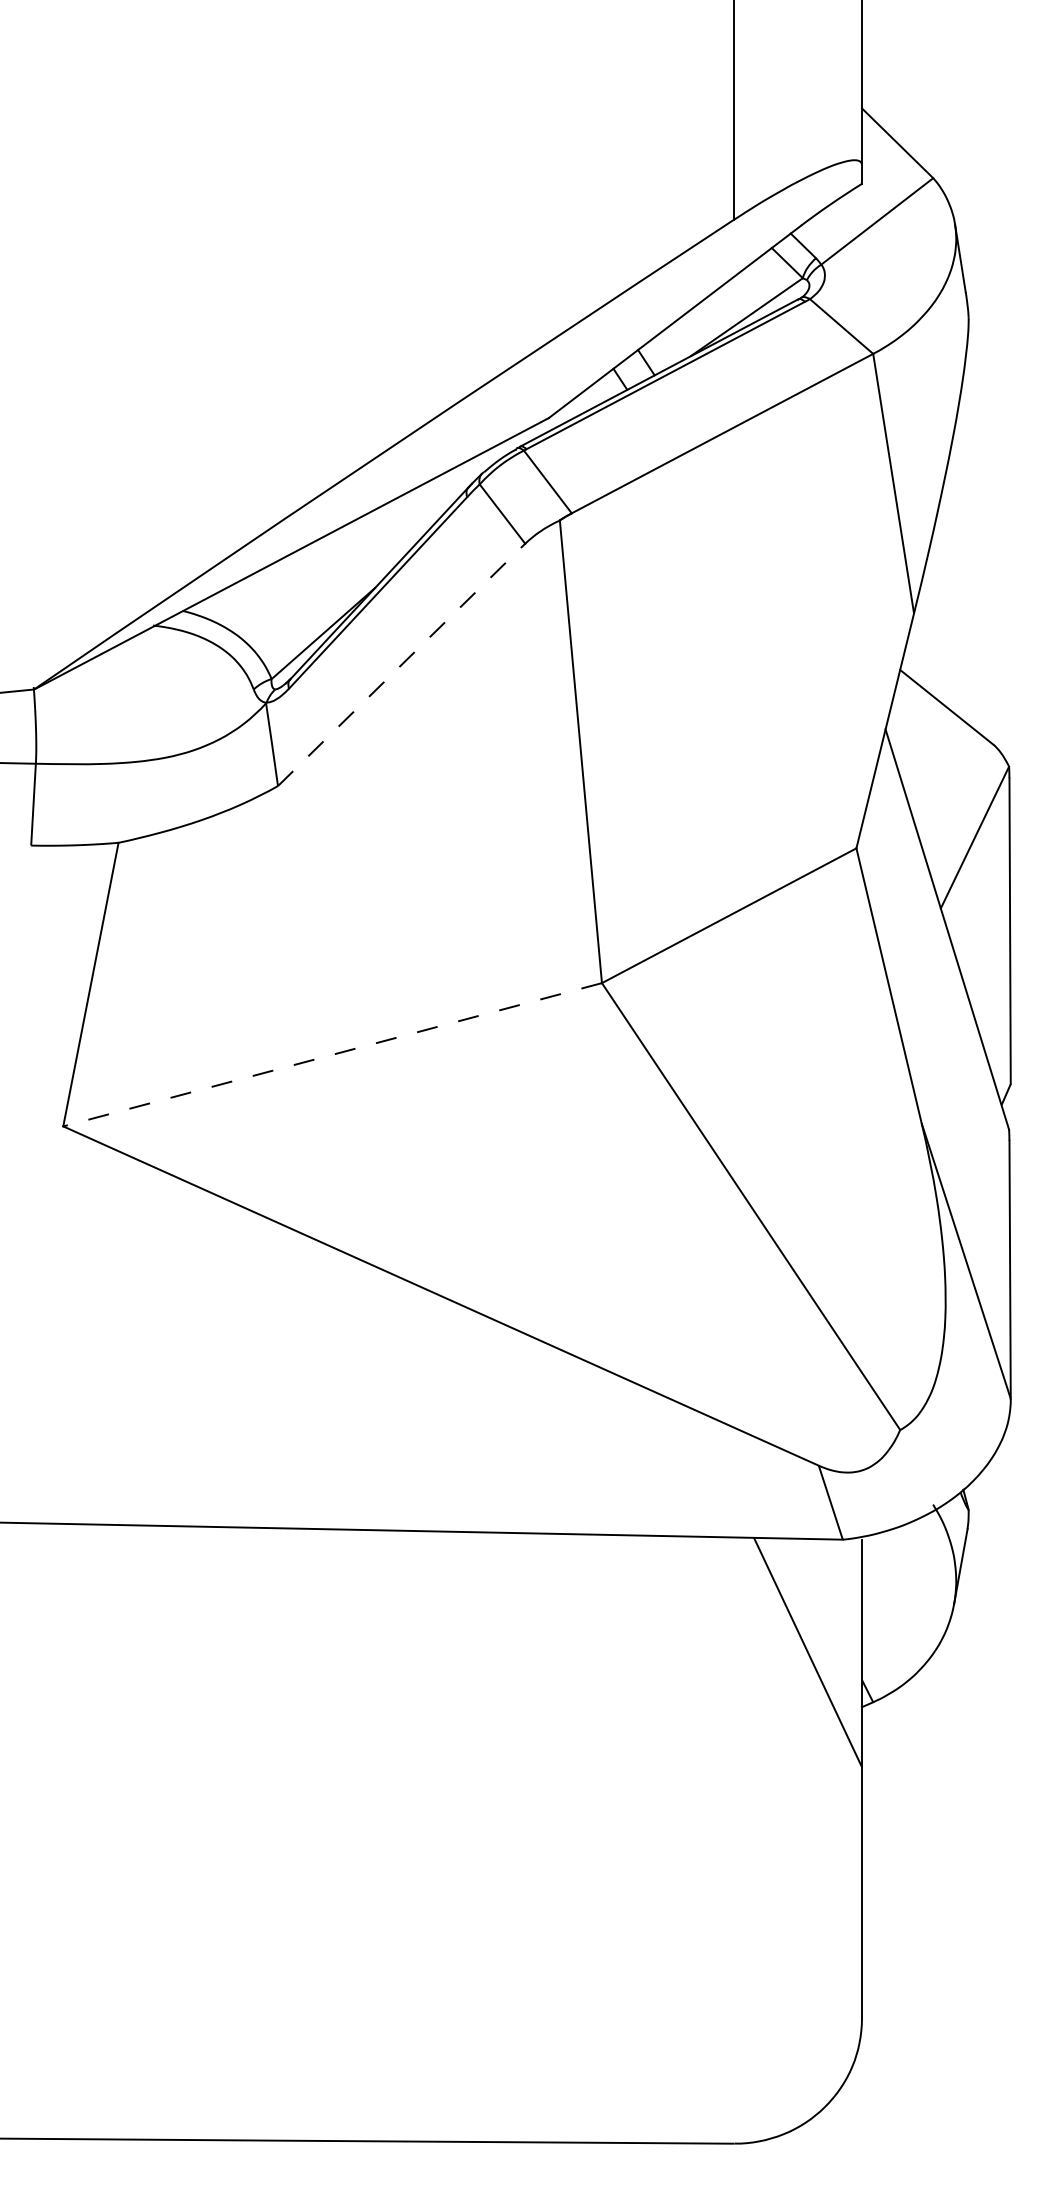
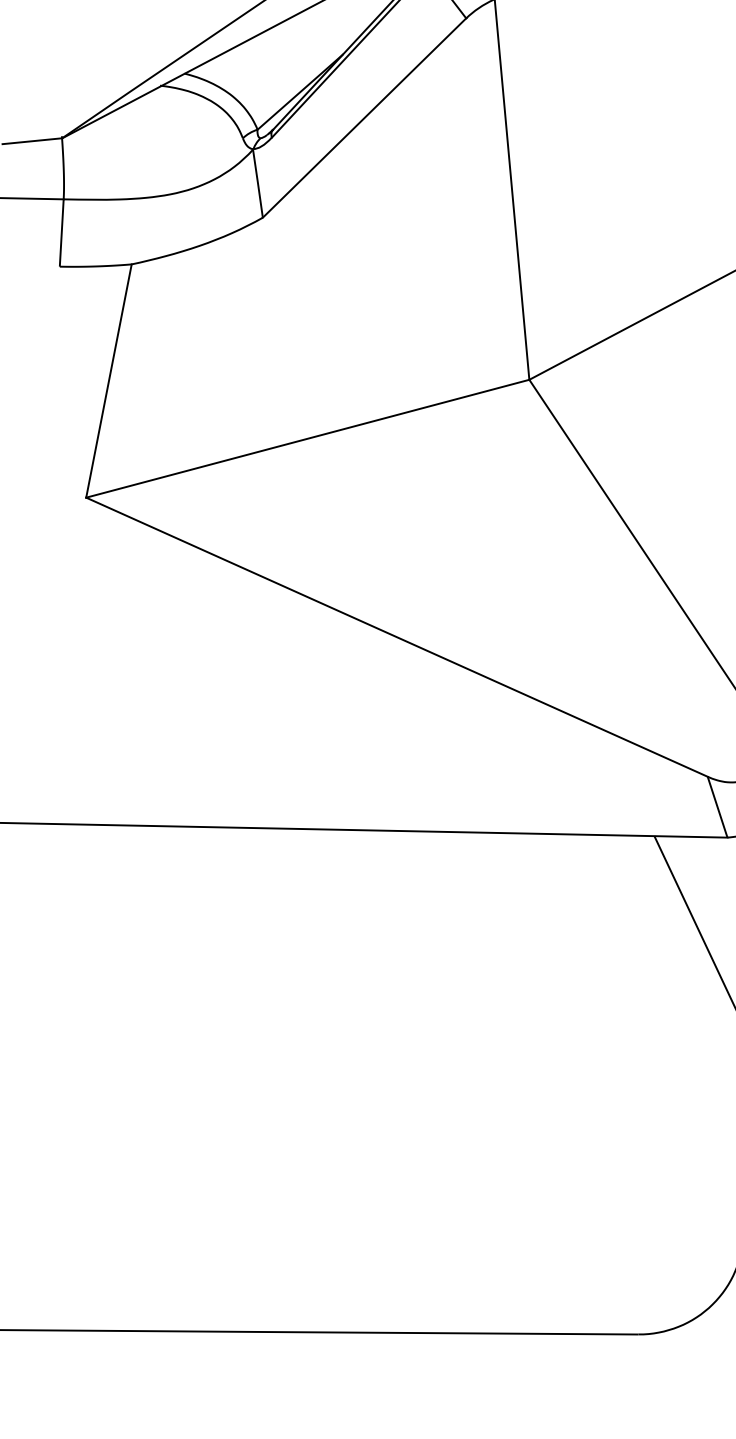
line: (401, 664) -> (364, 117), dashed -> solid
line: (332, 1054) -> (307, 438), dashed -> solid

